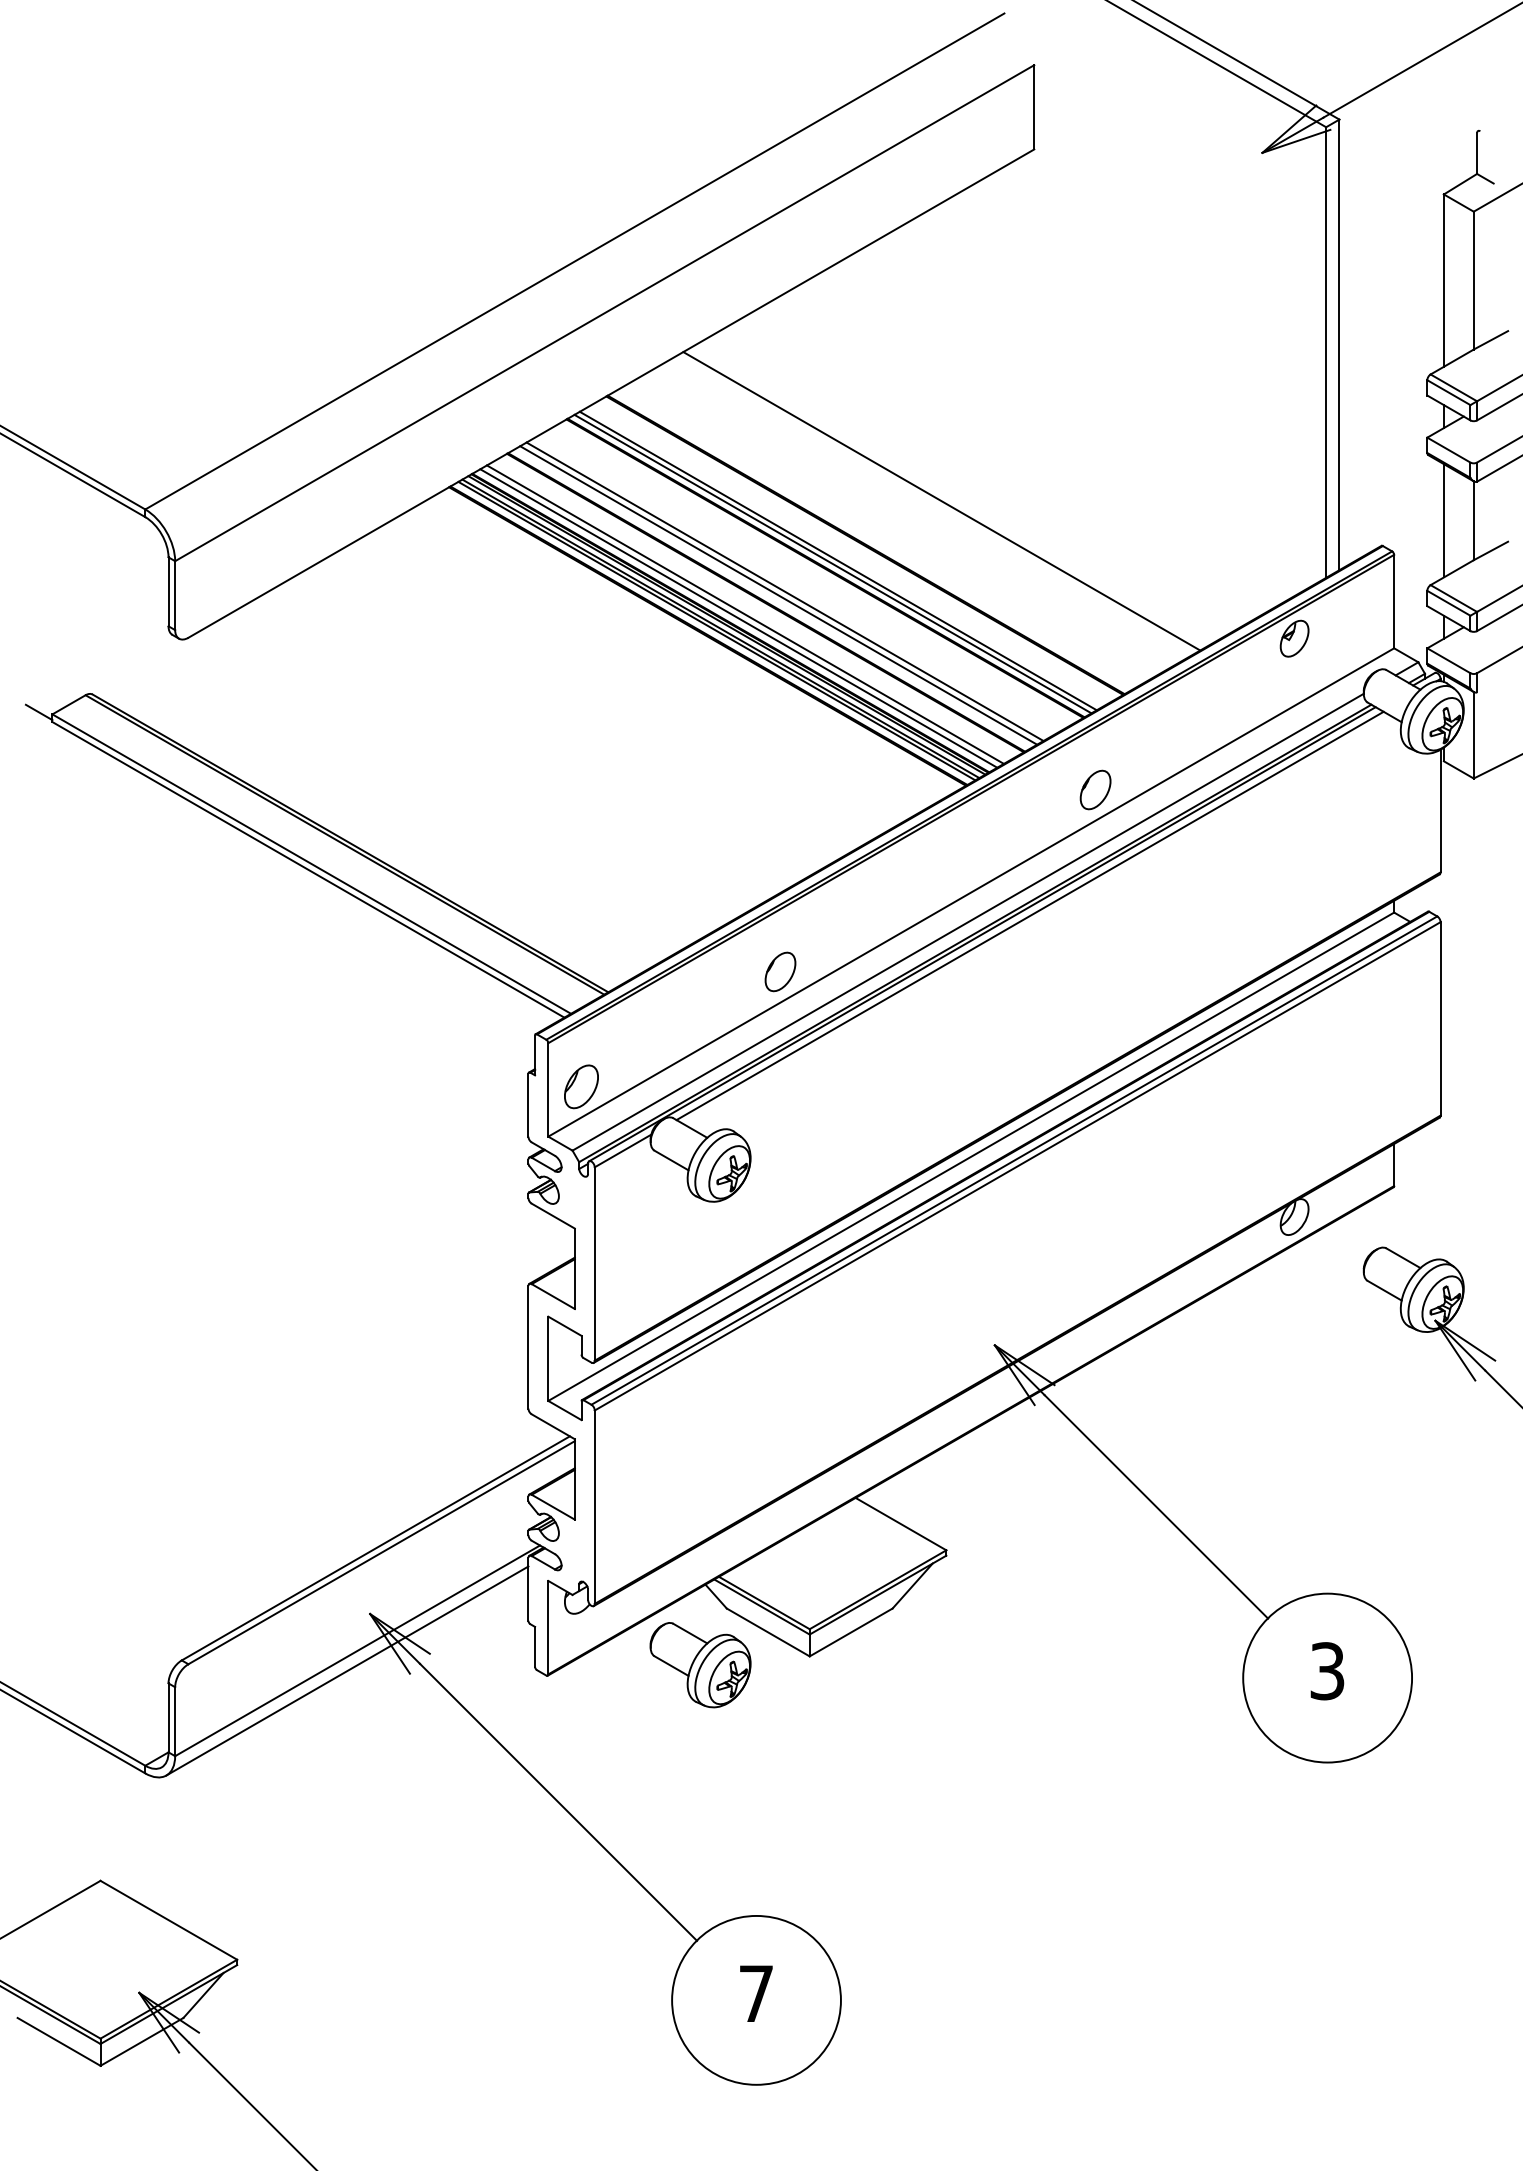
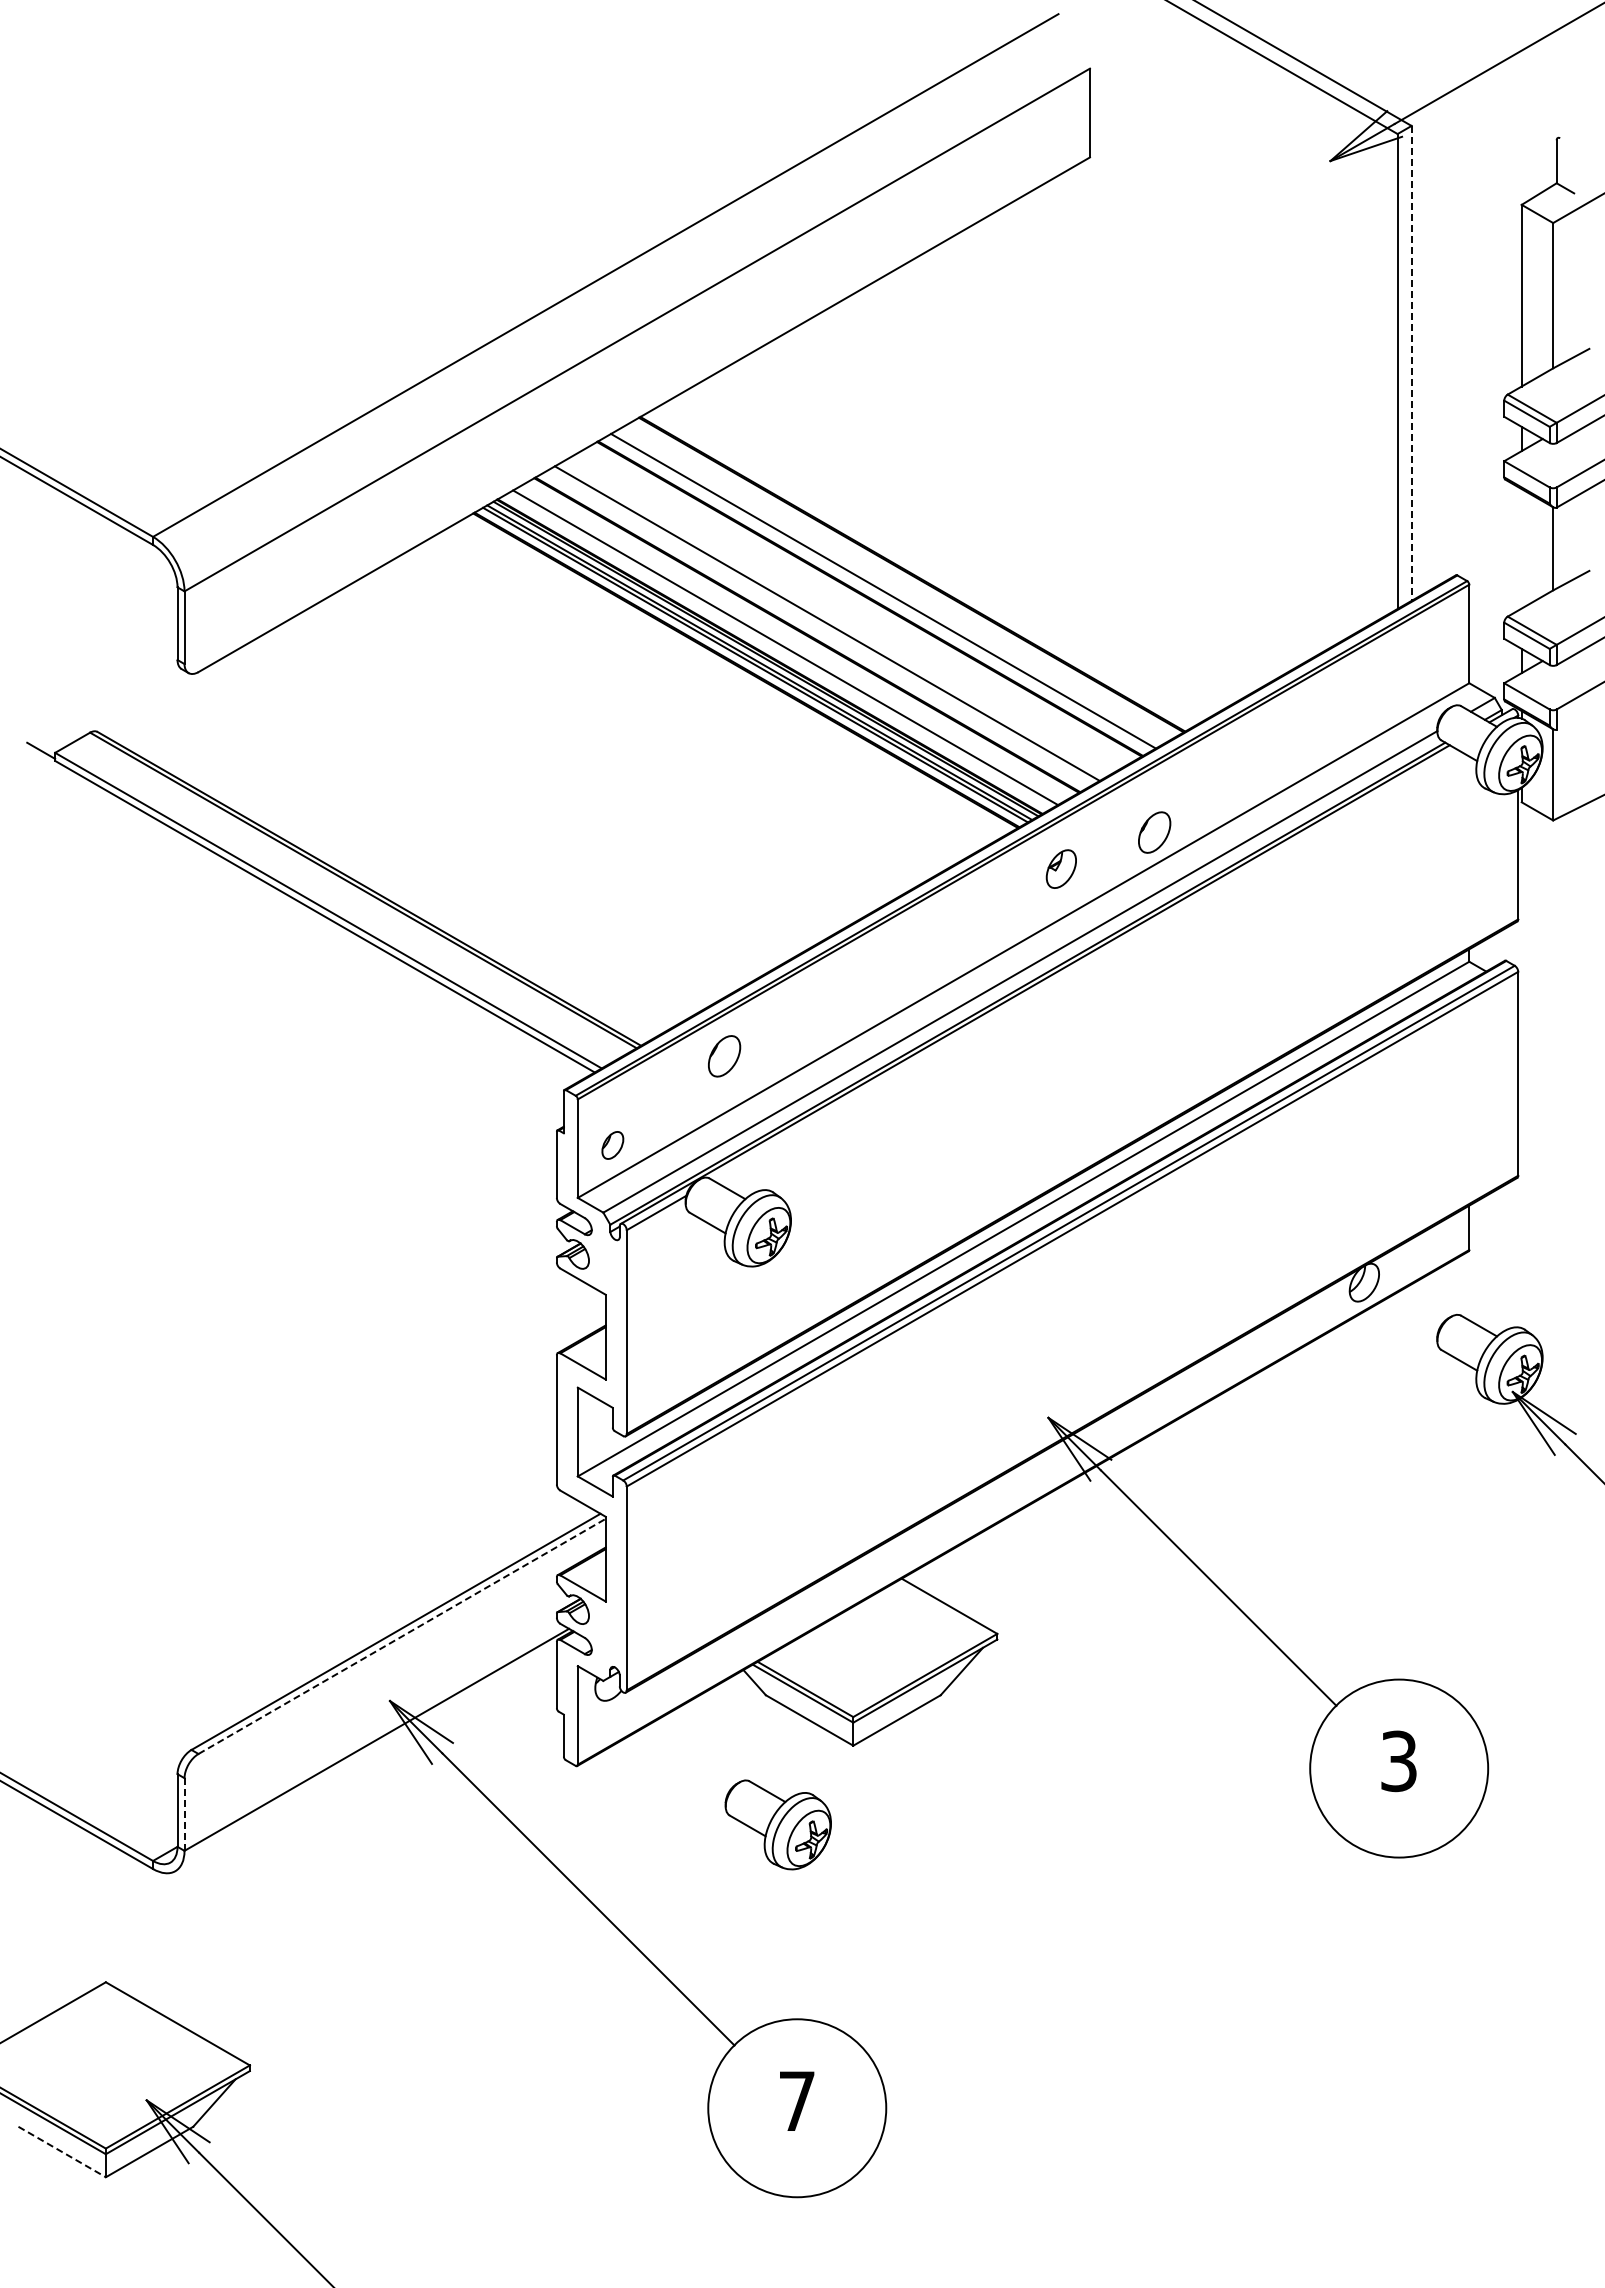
line: (1339, 344) -> (1411, 363), solid -> dashed
line: (941, 500) -> (992, 527), removed
line: (1443, 520) -> (1521, 548), removed
line: (832, 564) -> (877, 594), removed
line: (778, 595) -> (820, 627), removed
line: (738, 618) -> (778, 651), removed
part: (1293, 638) -> (1060, 868), moved
line: (1030, 916) -> (1085, 965), removed
part: (780, 972) -> (724, 1056), moved
part: (581, 1086) -> (612, 1145), size x0.6
line: (381, 1552) -> (402, 1636), solid -> dashed
part: (699, 1664) -> (777, 1824), moved
line: (346, 1670) -> (365, 1760), removed
line: (175, 1721) -> (184, 1814), solid -> dashed
line: (59, 2042) -> (62, 2152), solid -> dashed

